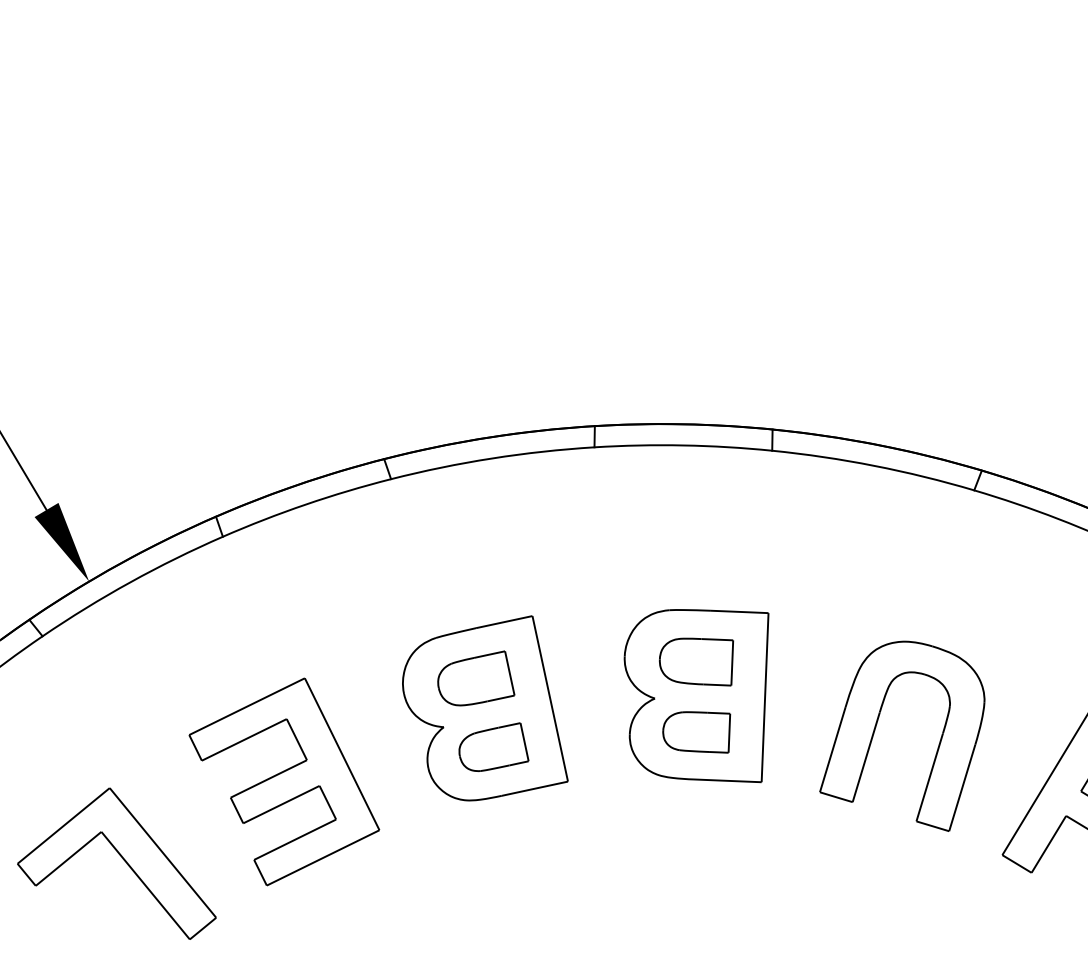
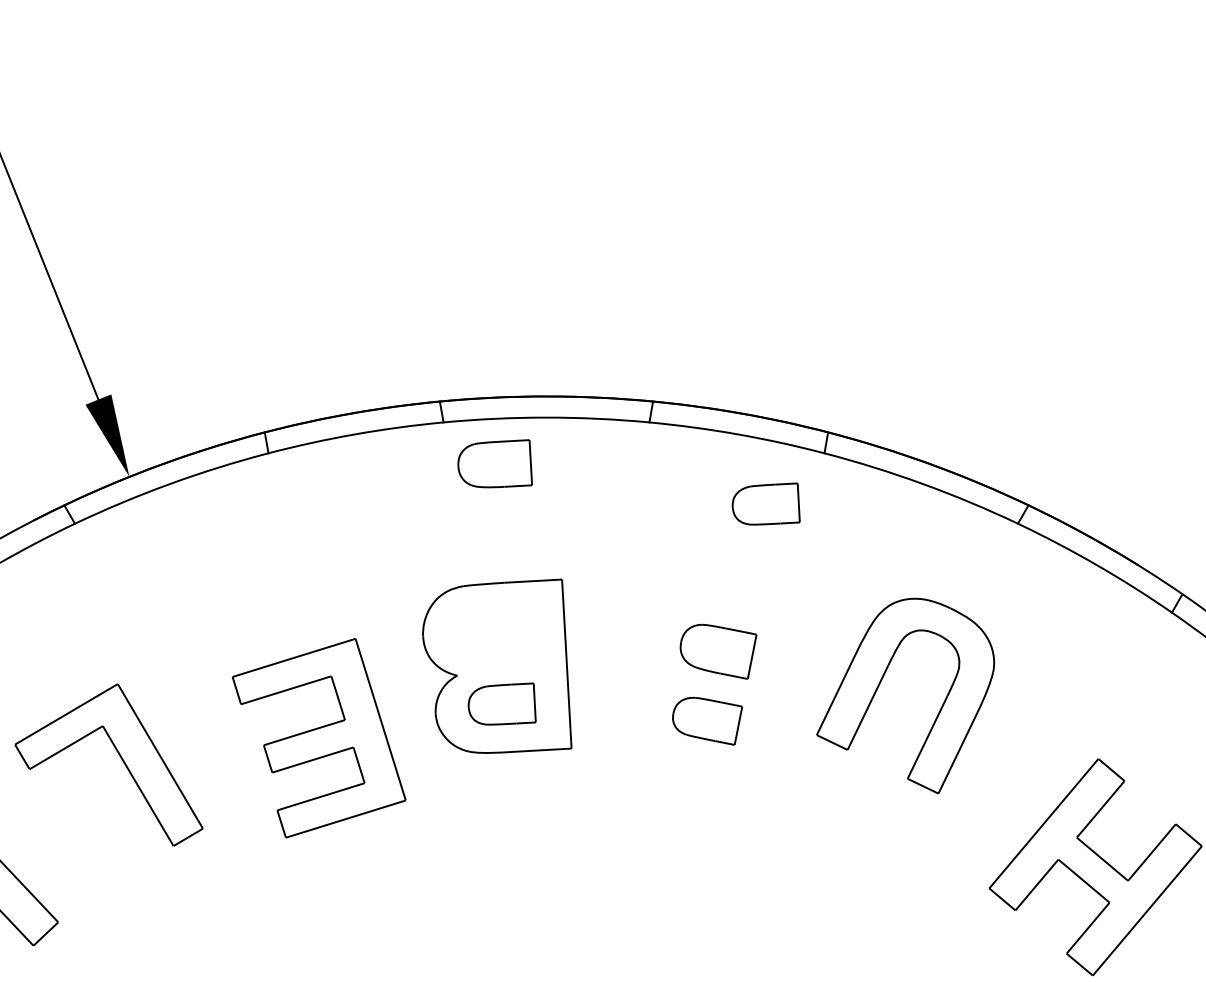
part: (721, 509) -> (765, 503), added
part: (474, 679) -> (494, 463), moved
part: (702, 697) -> (717, 686), removed
part: (875, 730) -> (881, 682), moved
part: (283, 782) -> (318, 738), moved

